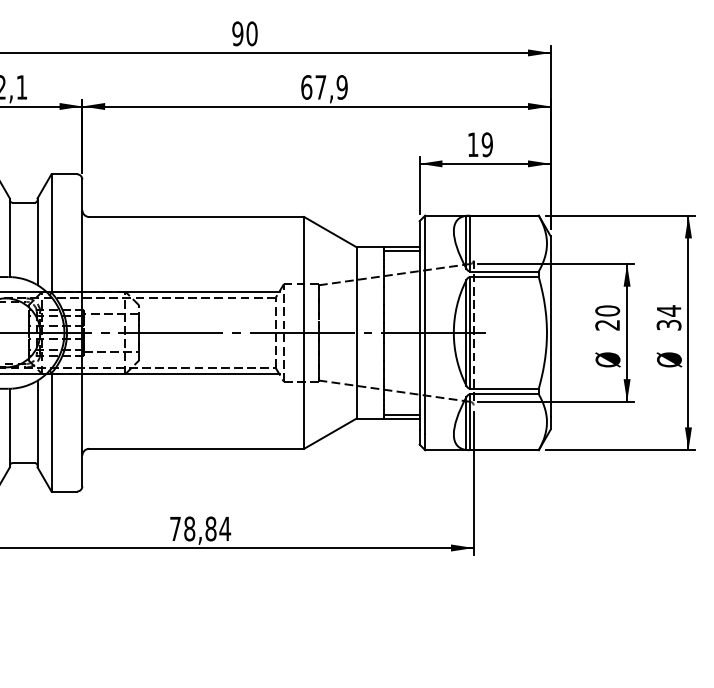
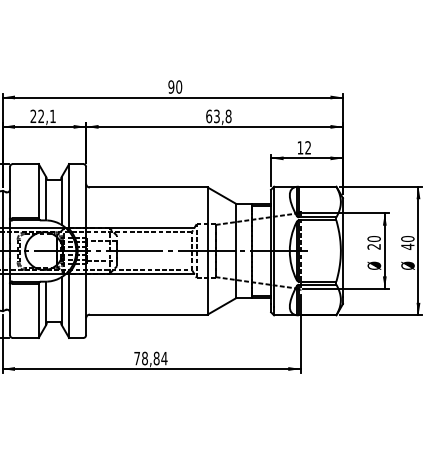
text: (331, 87) -> (222, 116), 67,9 -> 63,8
text: (487, 144) -> (308, 147), 19 -> 12
text: (668, 317) -> (407, 242), 34 -> 40

